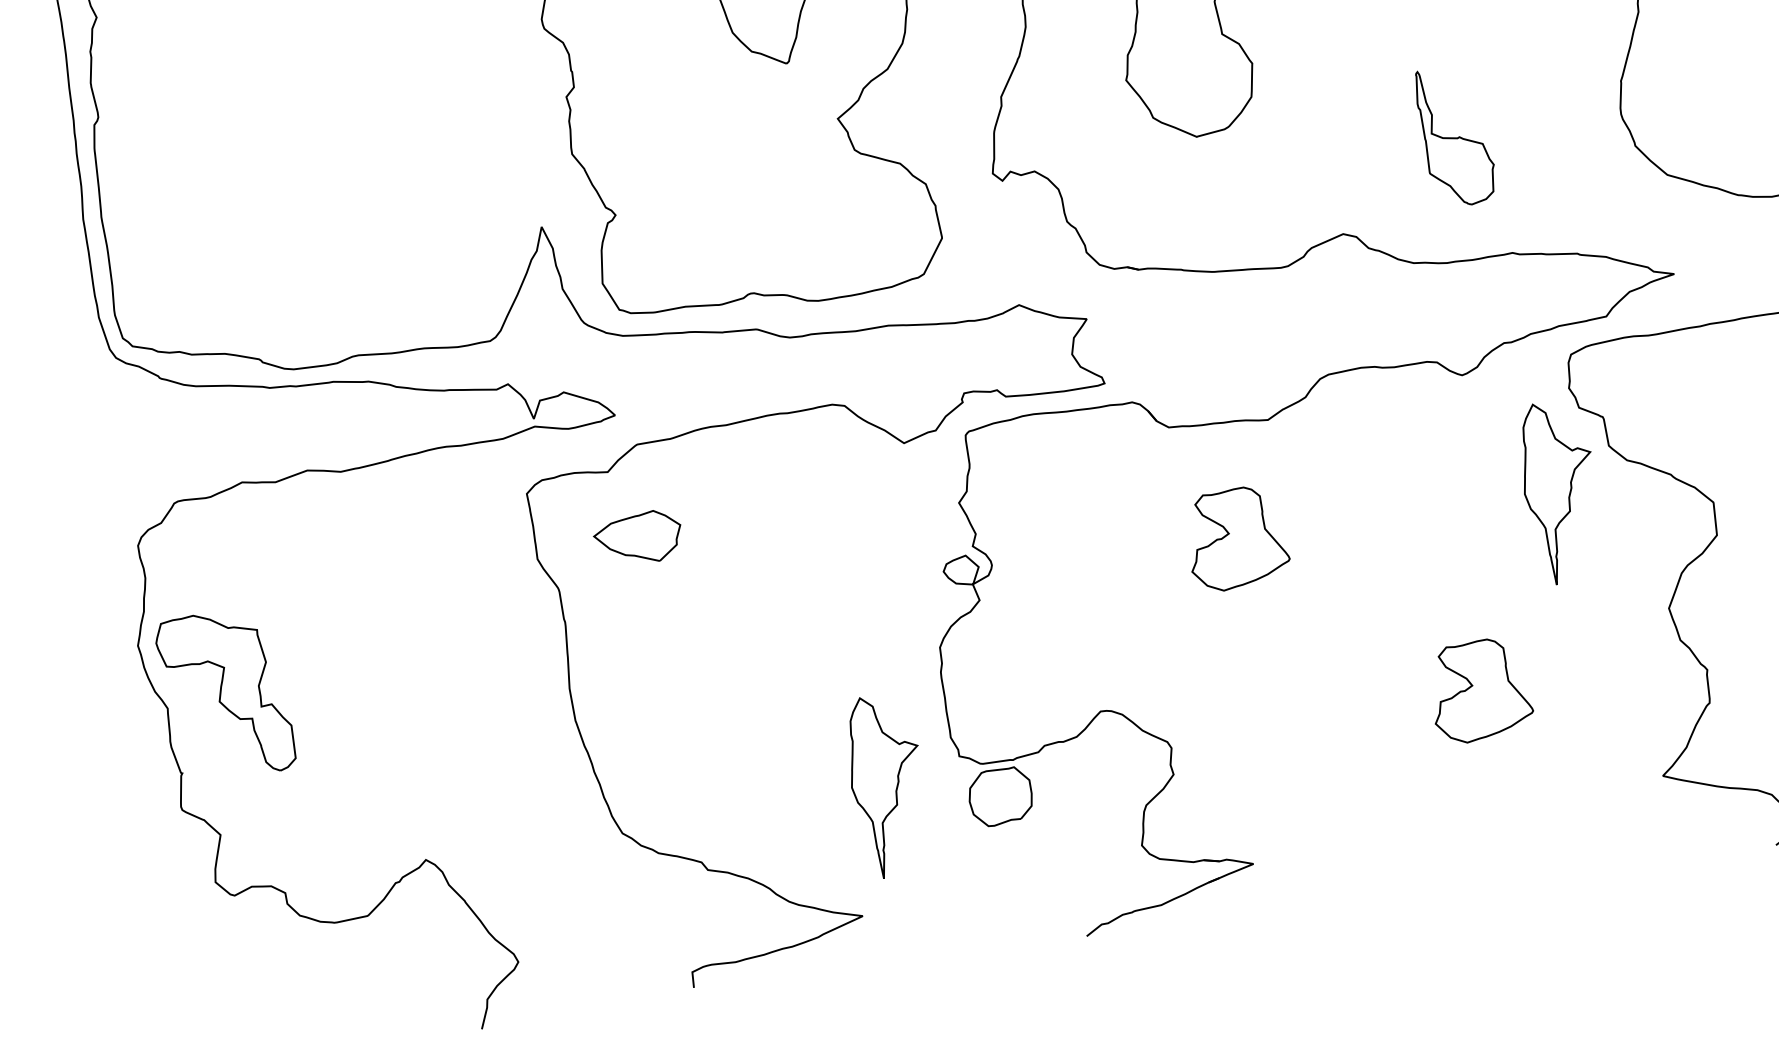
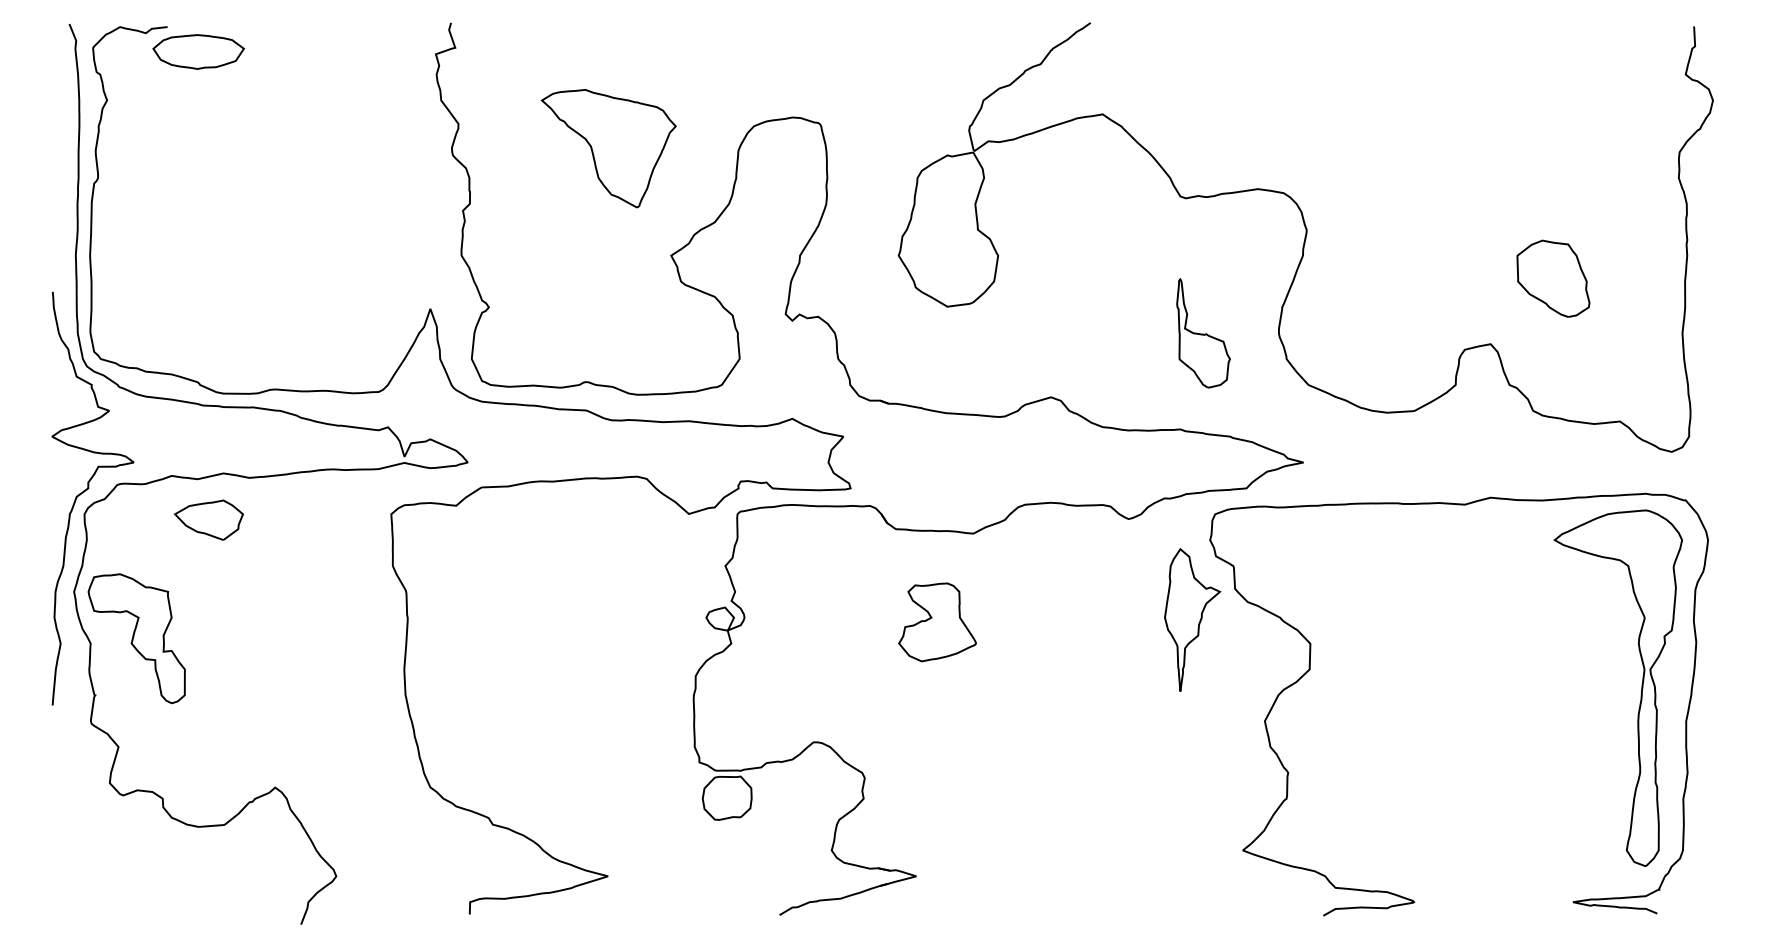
part: (1455, 136) -> (1203, 333), moved
curve: (137, 515) -> (87, 490), added
part: (637, 537) -> (208, 519), moved
part: (1480, 690) -> (1110, 765), removed
part: (887, 785) -> (640, 777), removed

